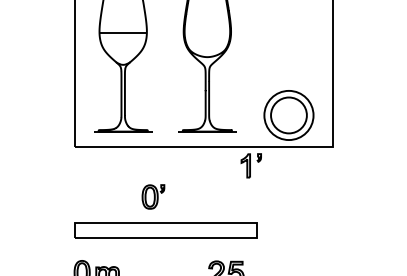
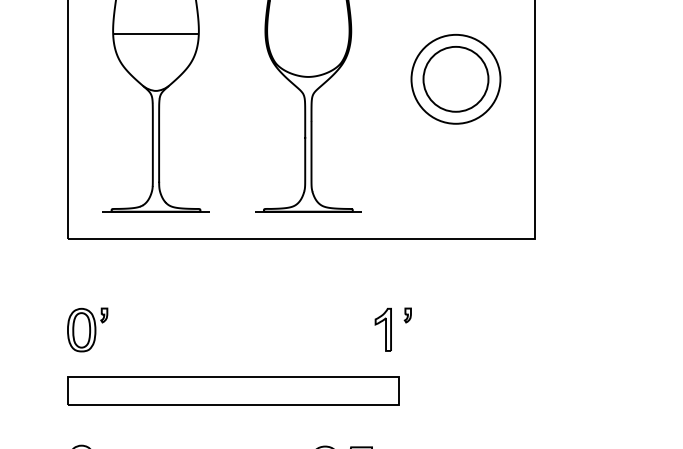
part: (288, 115) -> (455, 79), moved
part: (250, 165) -> (391, 329), moved
part: (153, 196) -> (87, 329), moved

